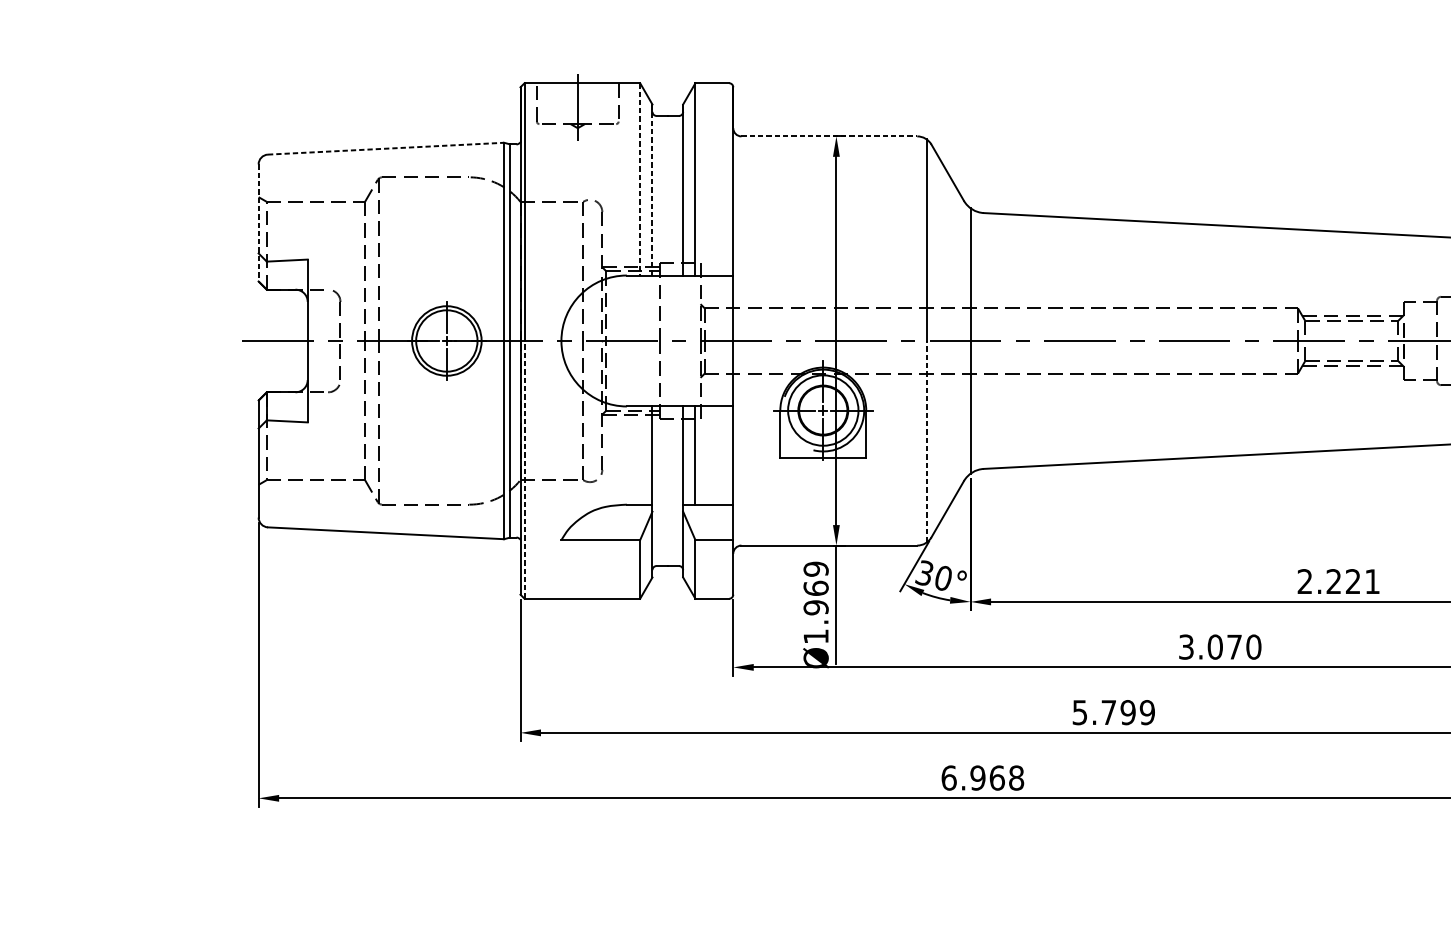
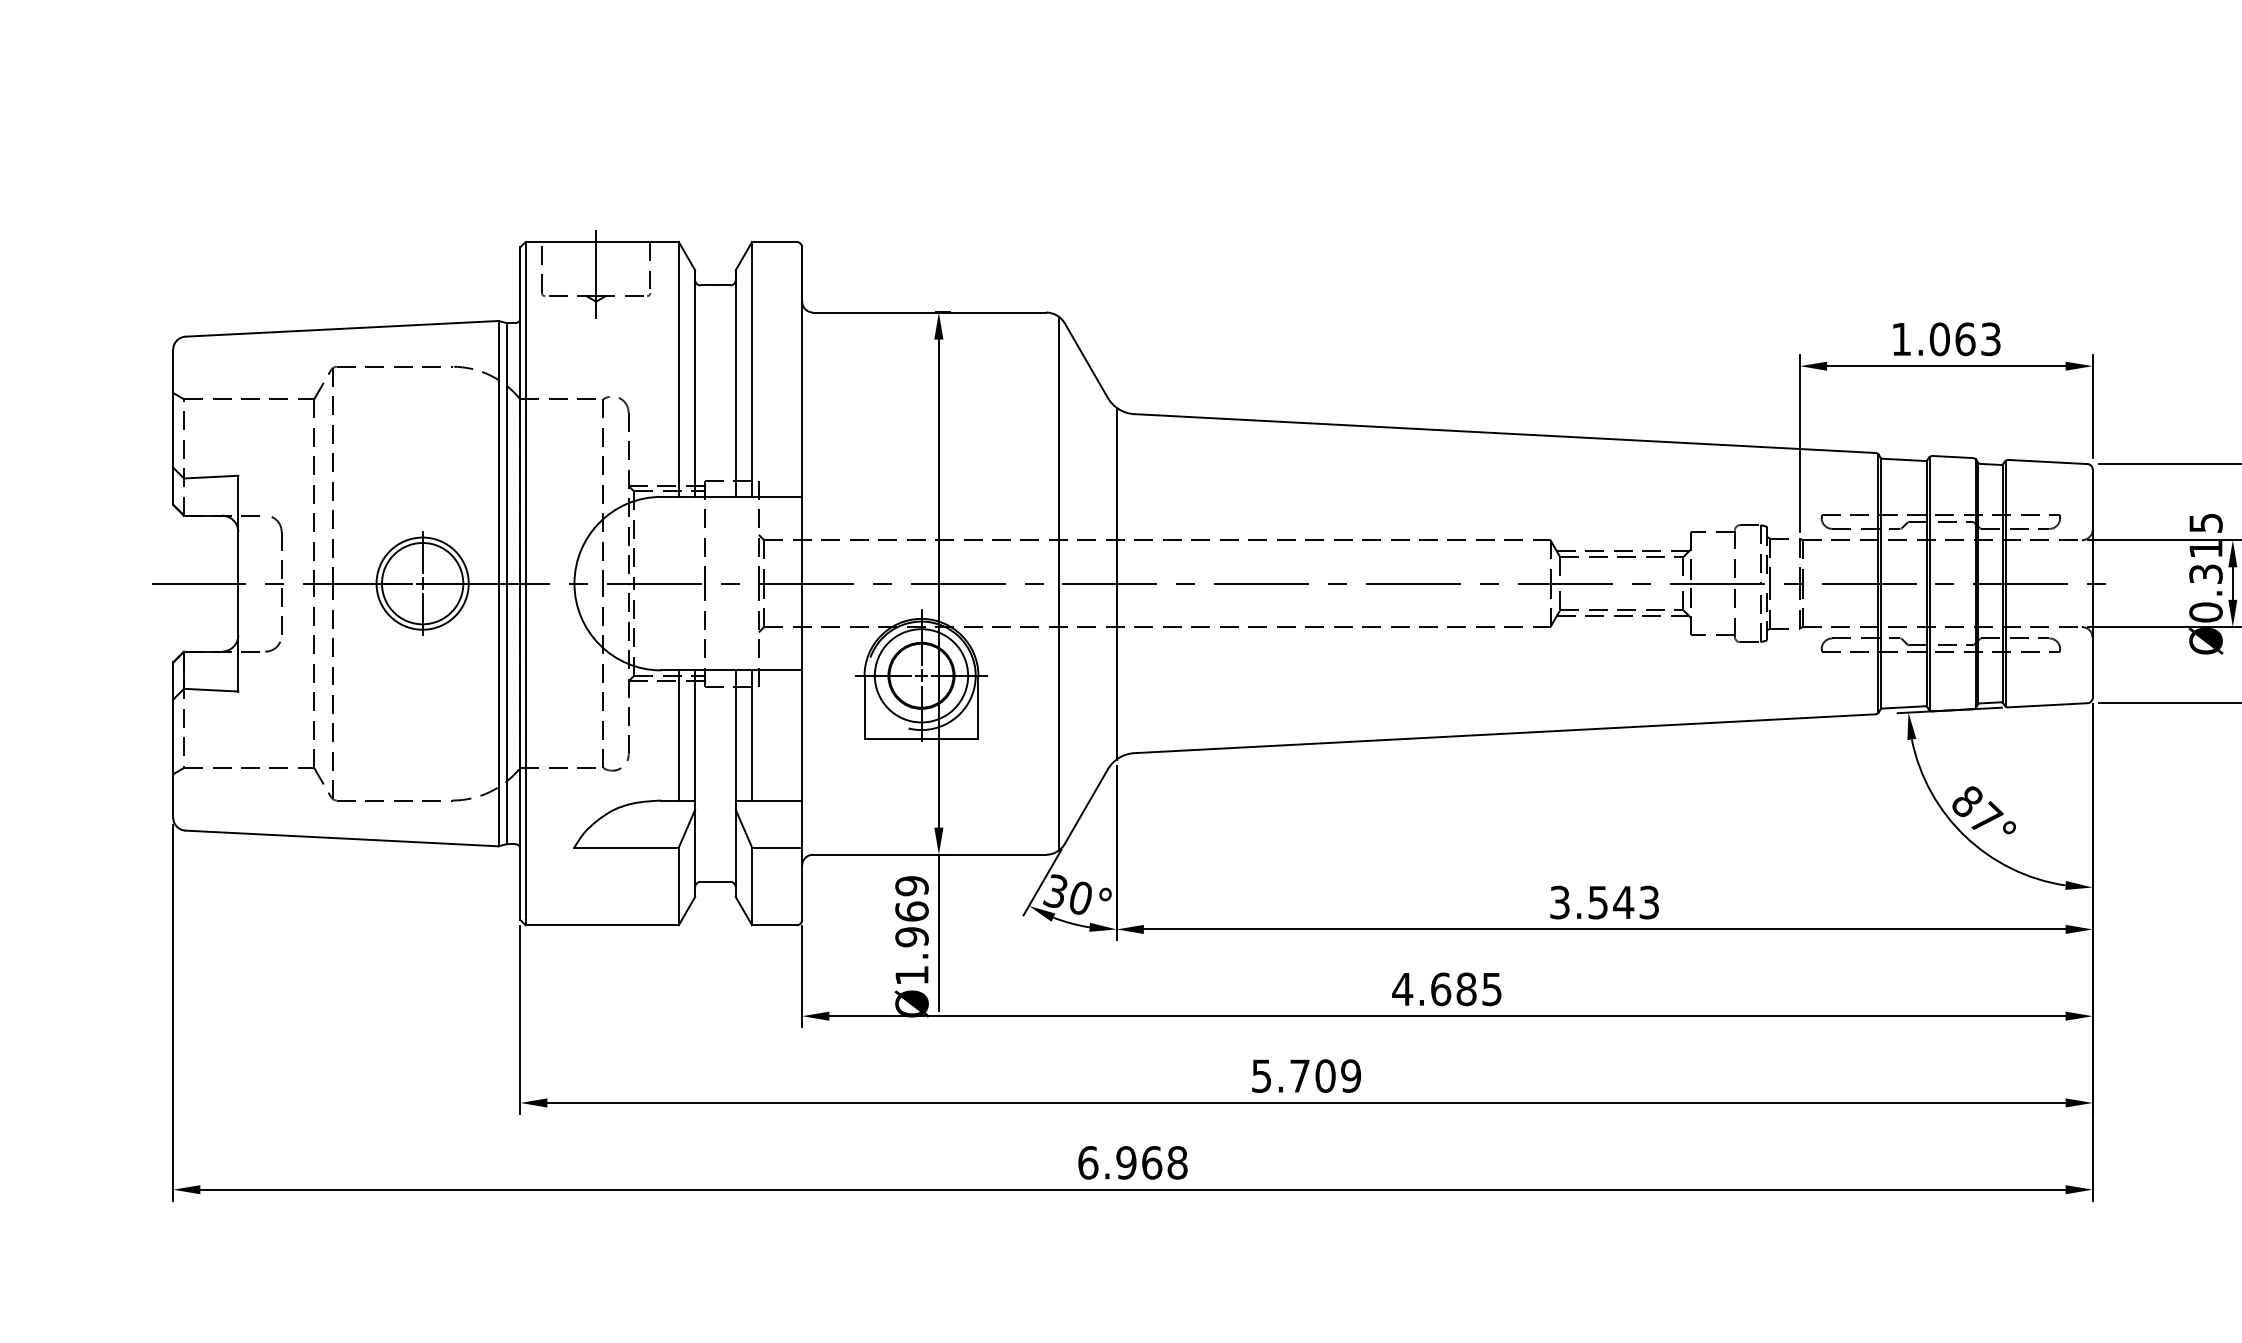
line: (829, 136) -> (929, 312), dashed -> solid
line: (386, 148) -> (342, 328), dashed -> solid
line: (639, 179) -> (678, 369), dashed -> solid
line: (652, 189) -> (695, 383), dashed -> solid
line: (258, 223) -> (173, 427), dashed -> solid
line: (926, 442) -> (1058, 717), dashed -> solid
line: (639, 455) -> (678, 735), added
line: (524, 469) -> (525, 754), dashed -> solid
text: (1338, 581) -> (1604, 902), 2.221 -> 3.543
text: (1220, 647) -> (1447, 989), 3.070 -> 4.685
text: (1128, 712) -> (1325, 1075), 5.799 -> 5.709

